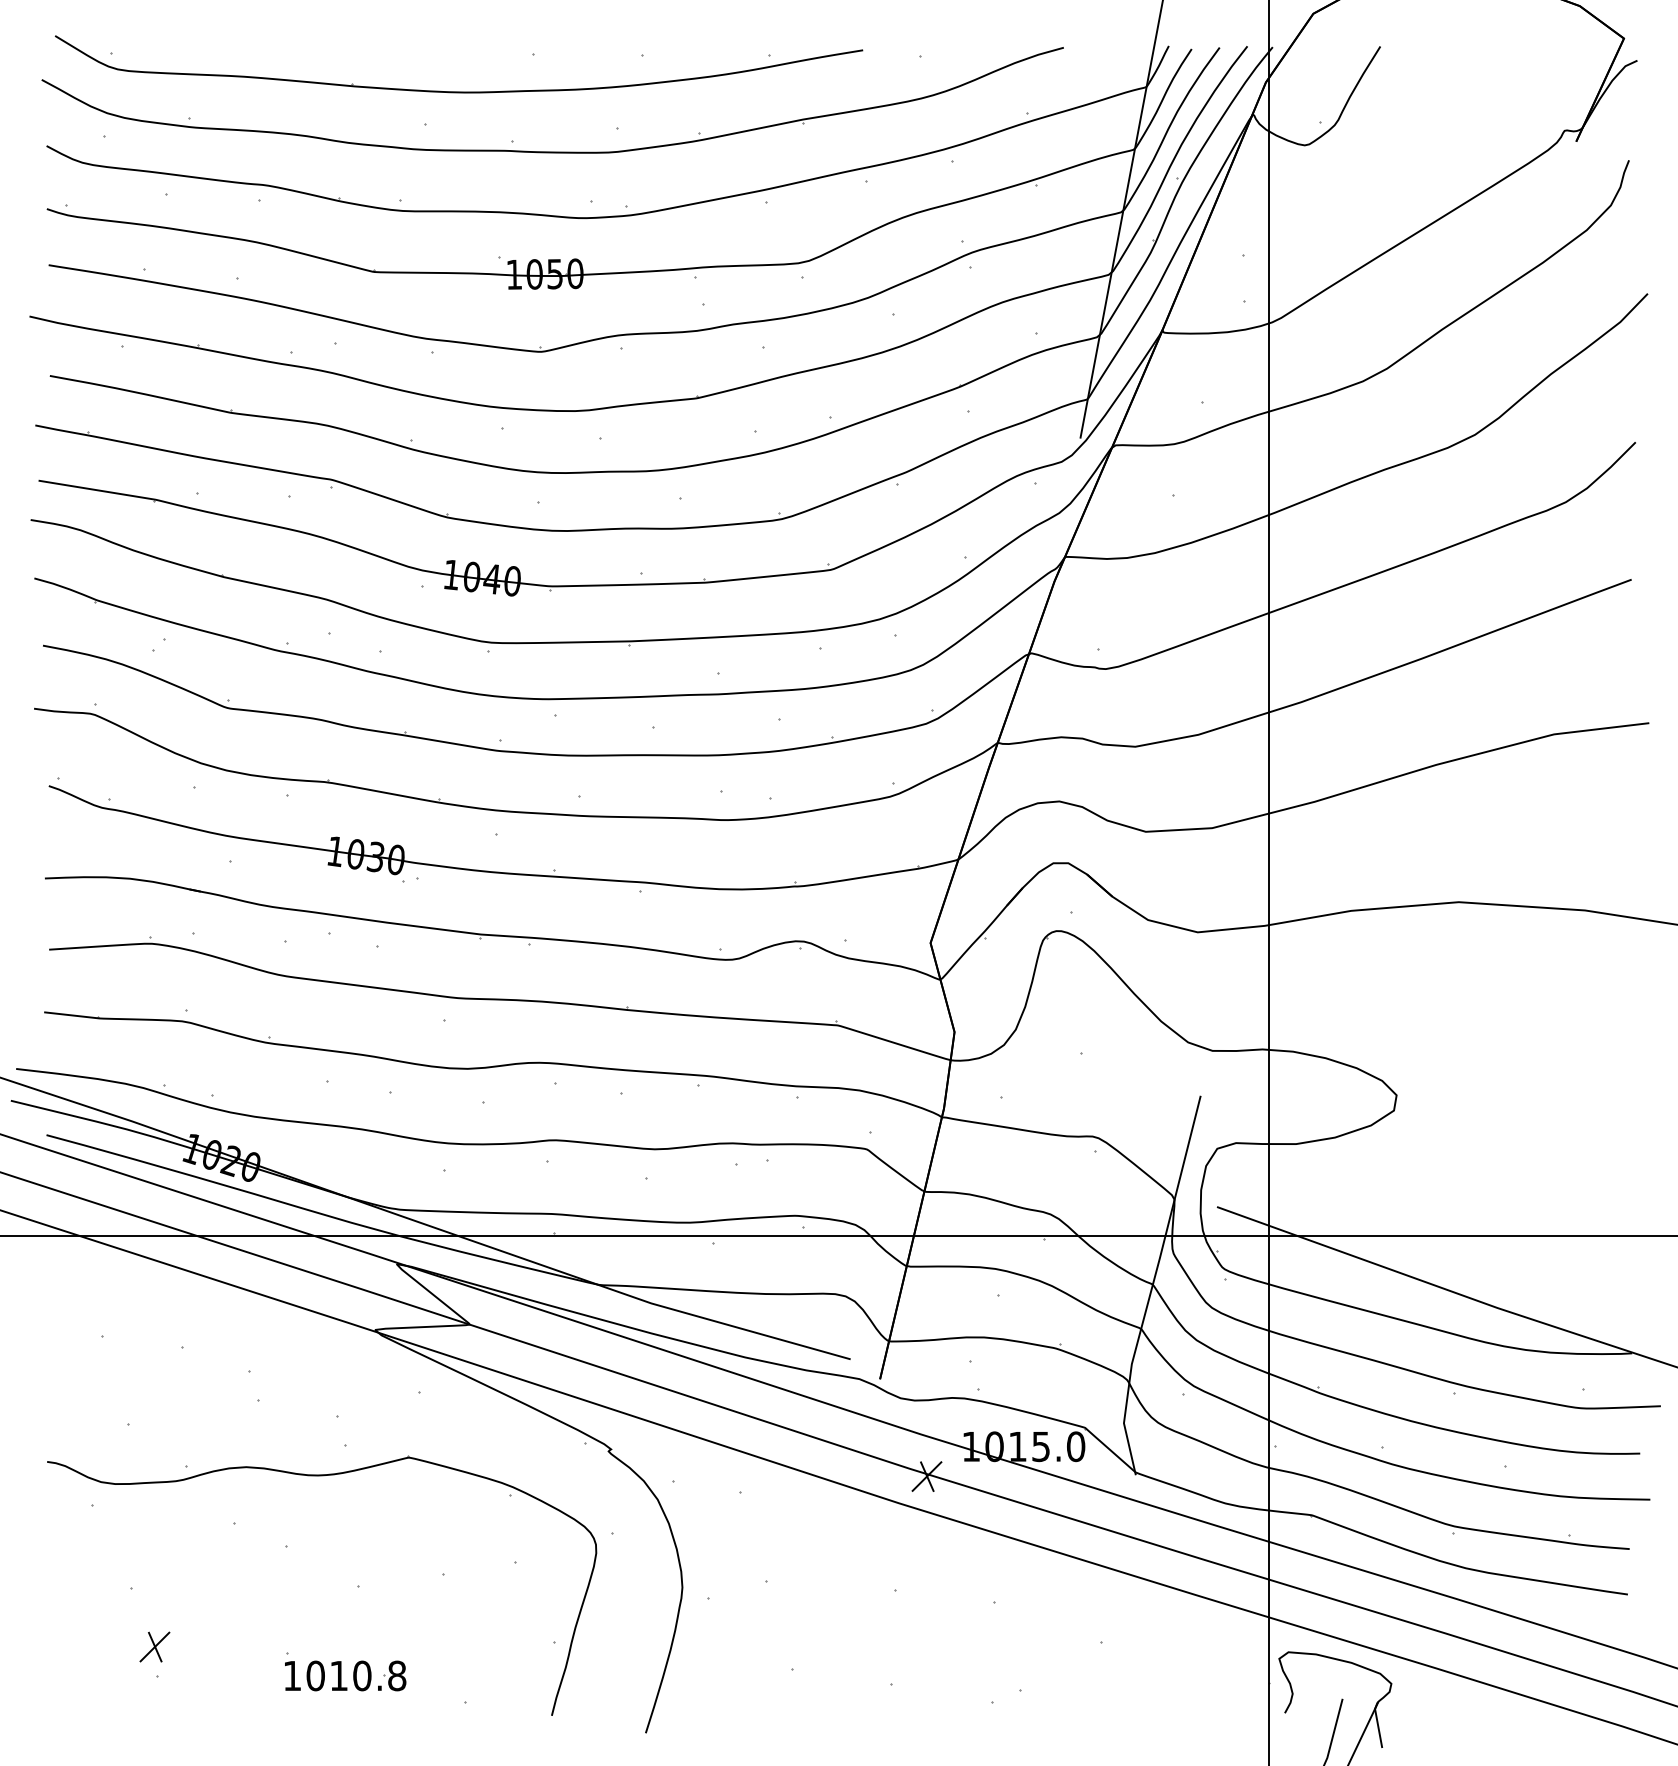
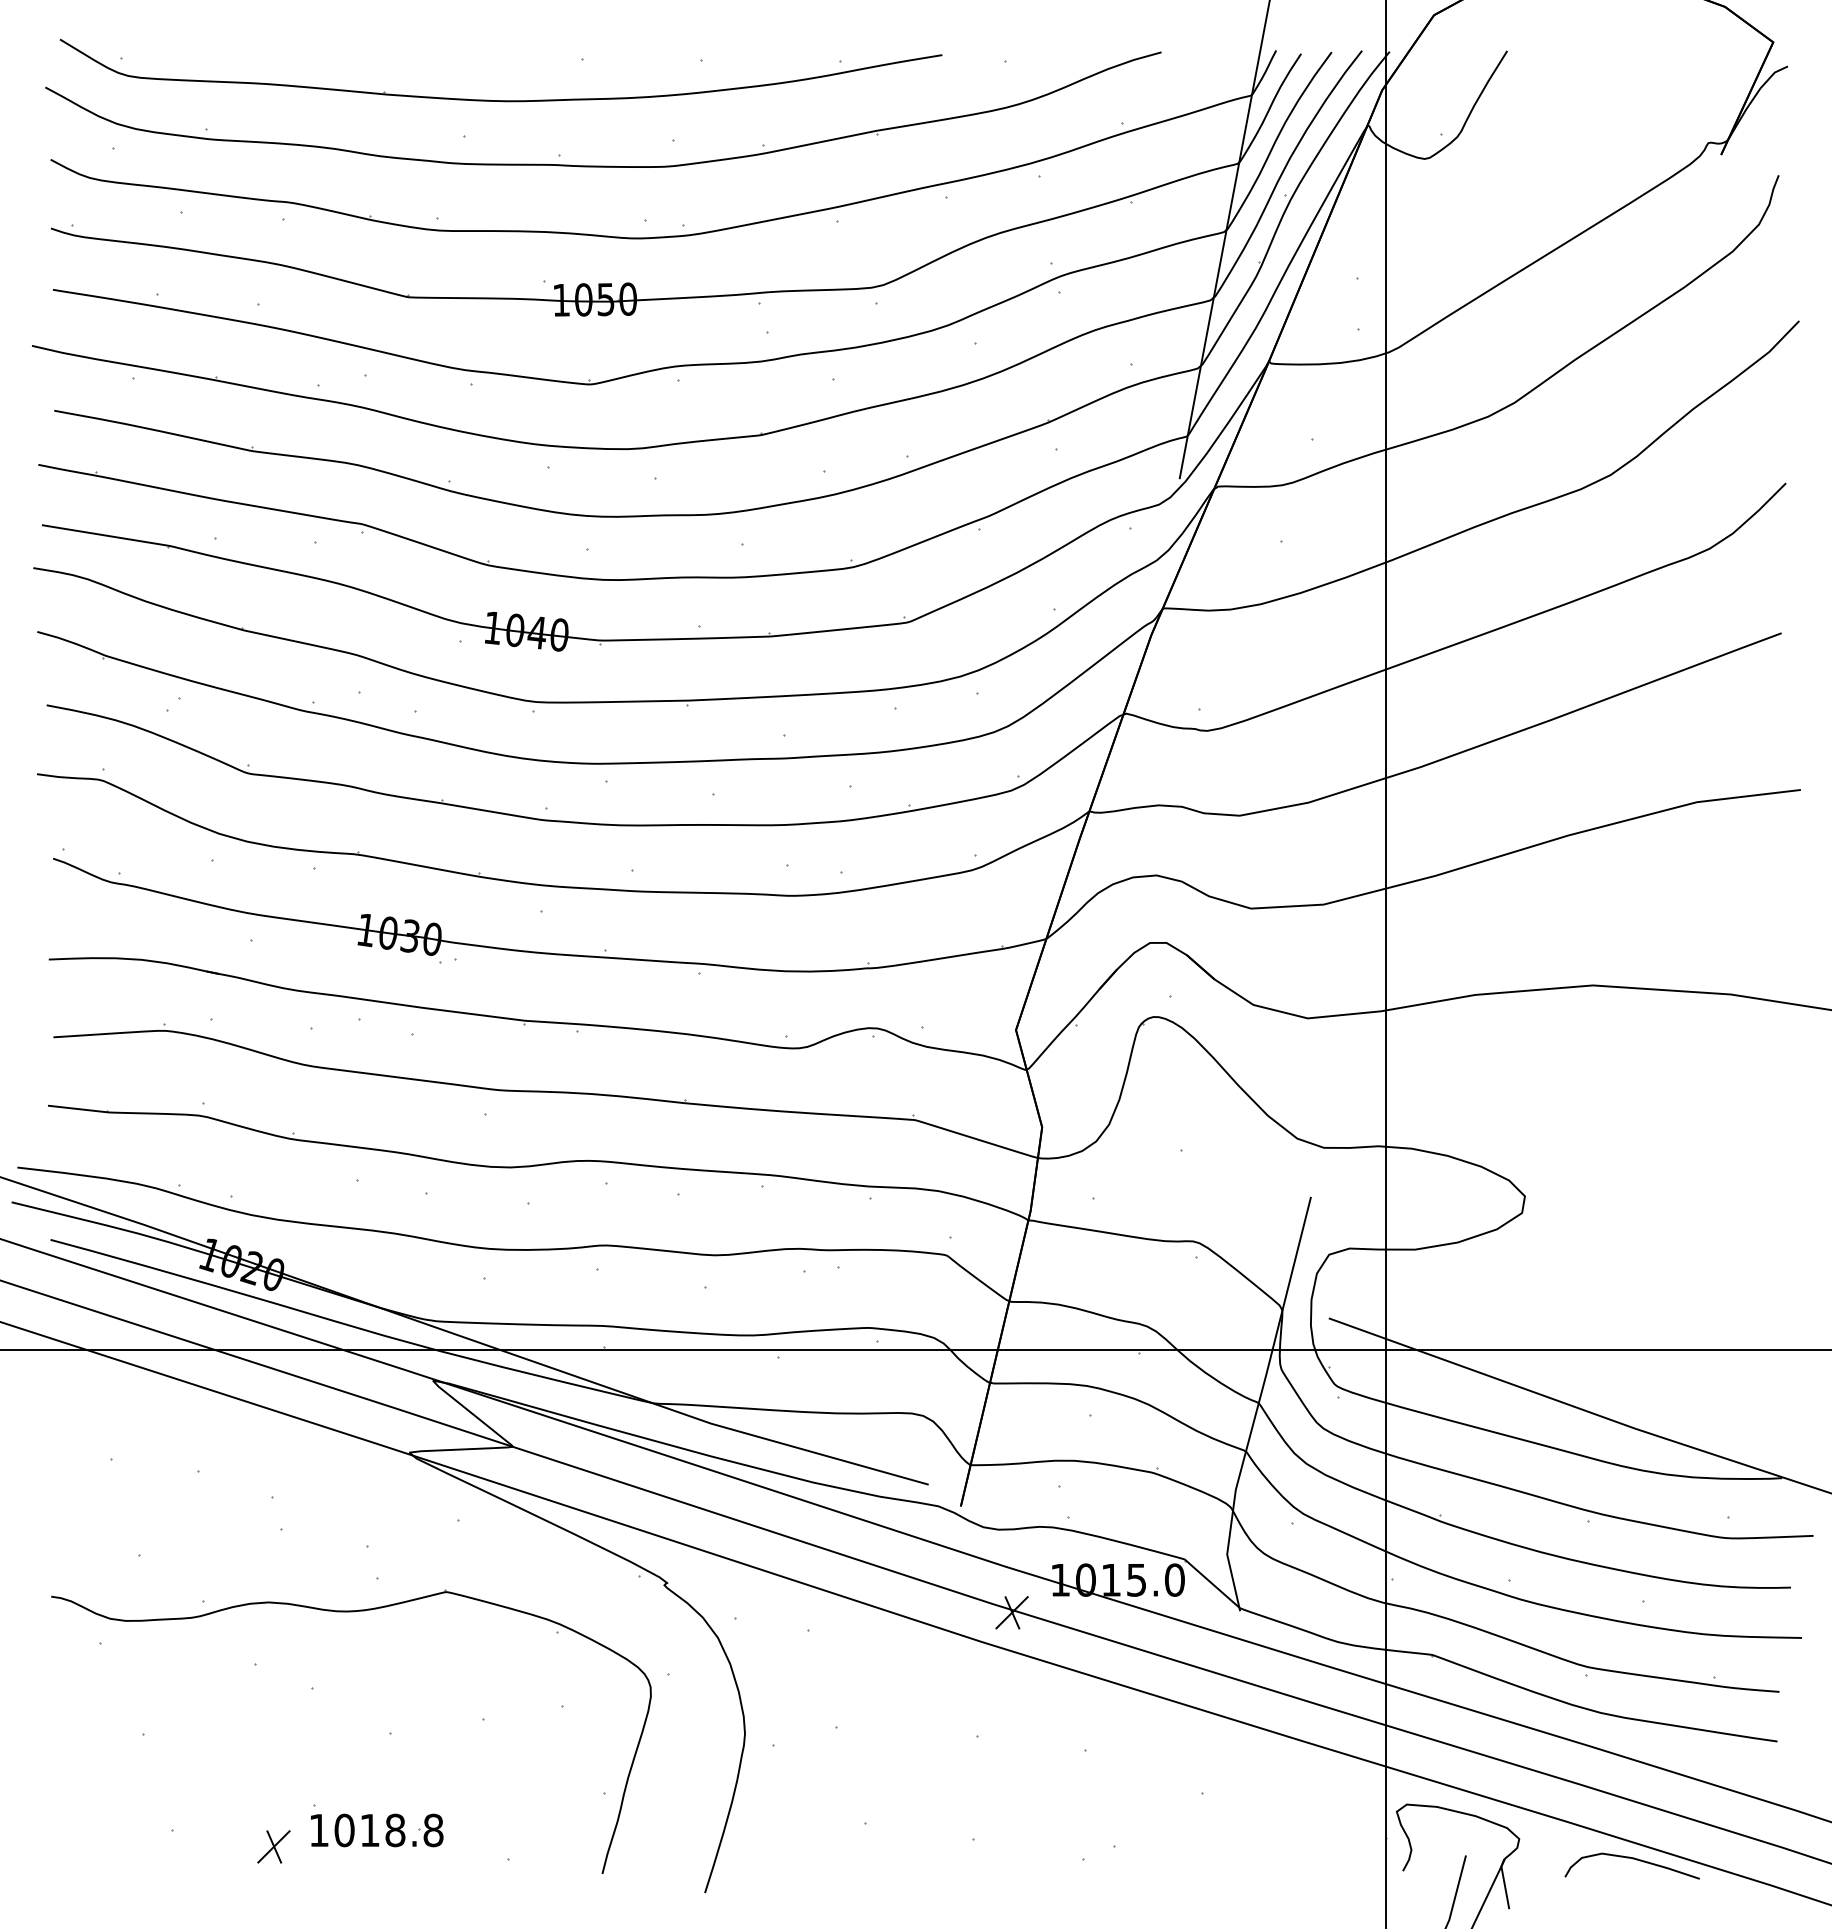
part: (154, 1646) -> (273, 1846), moved
text: (362, 1675) -> (395, 1830), 1010.8 -> 1018.8
curve: (1495, 1702) -> (1632, 1859), added

